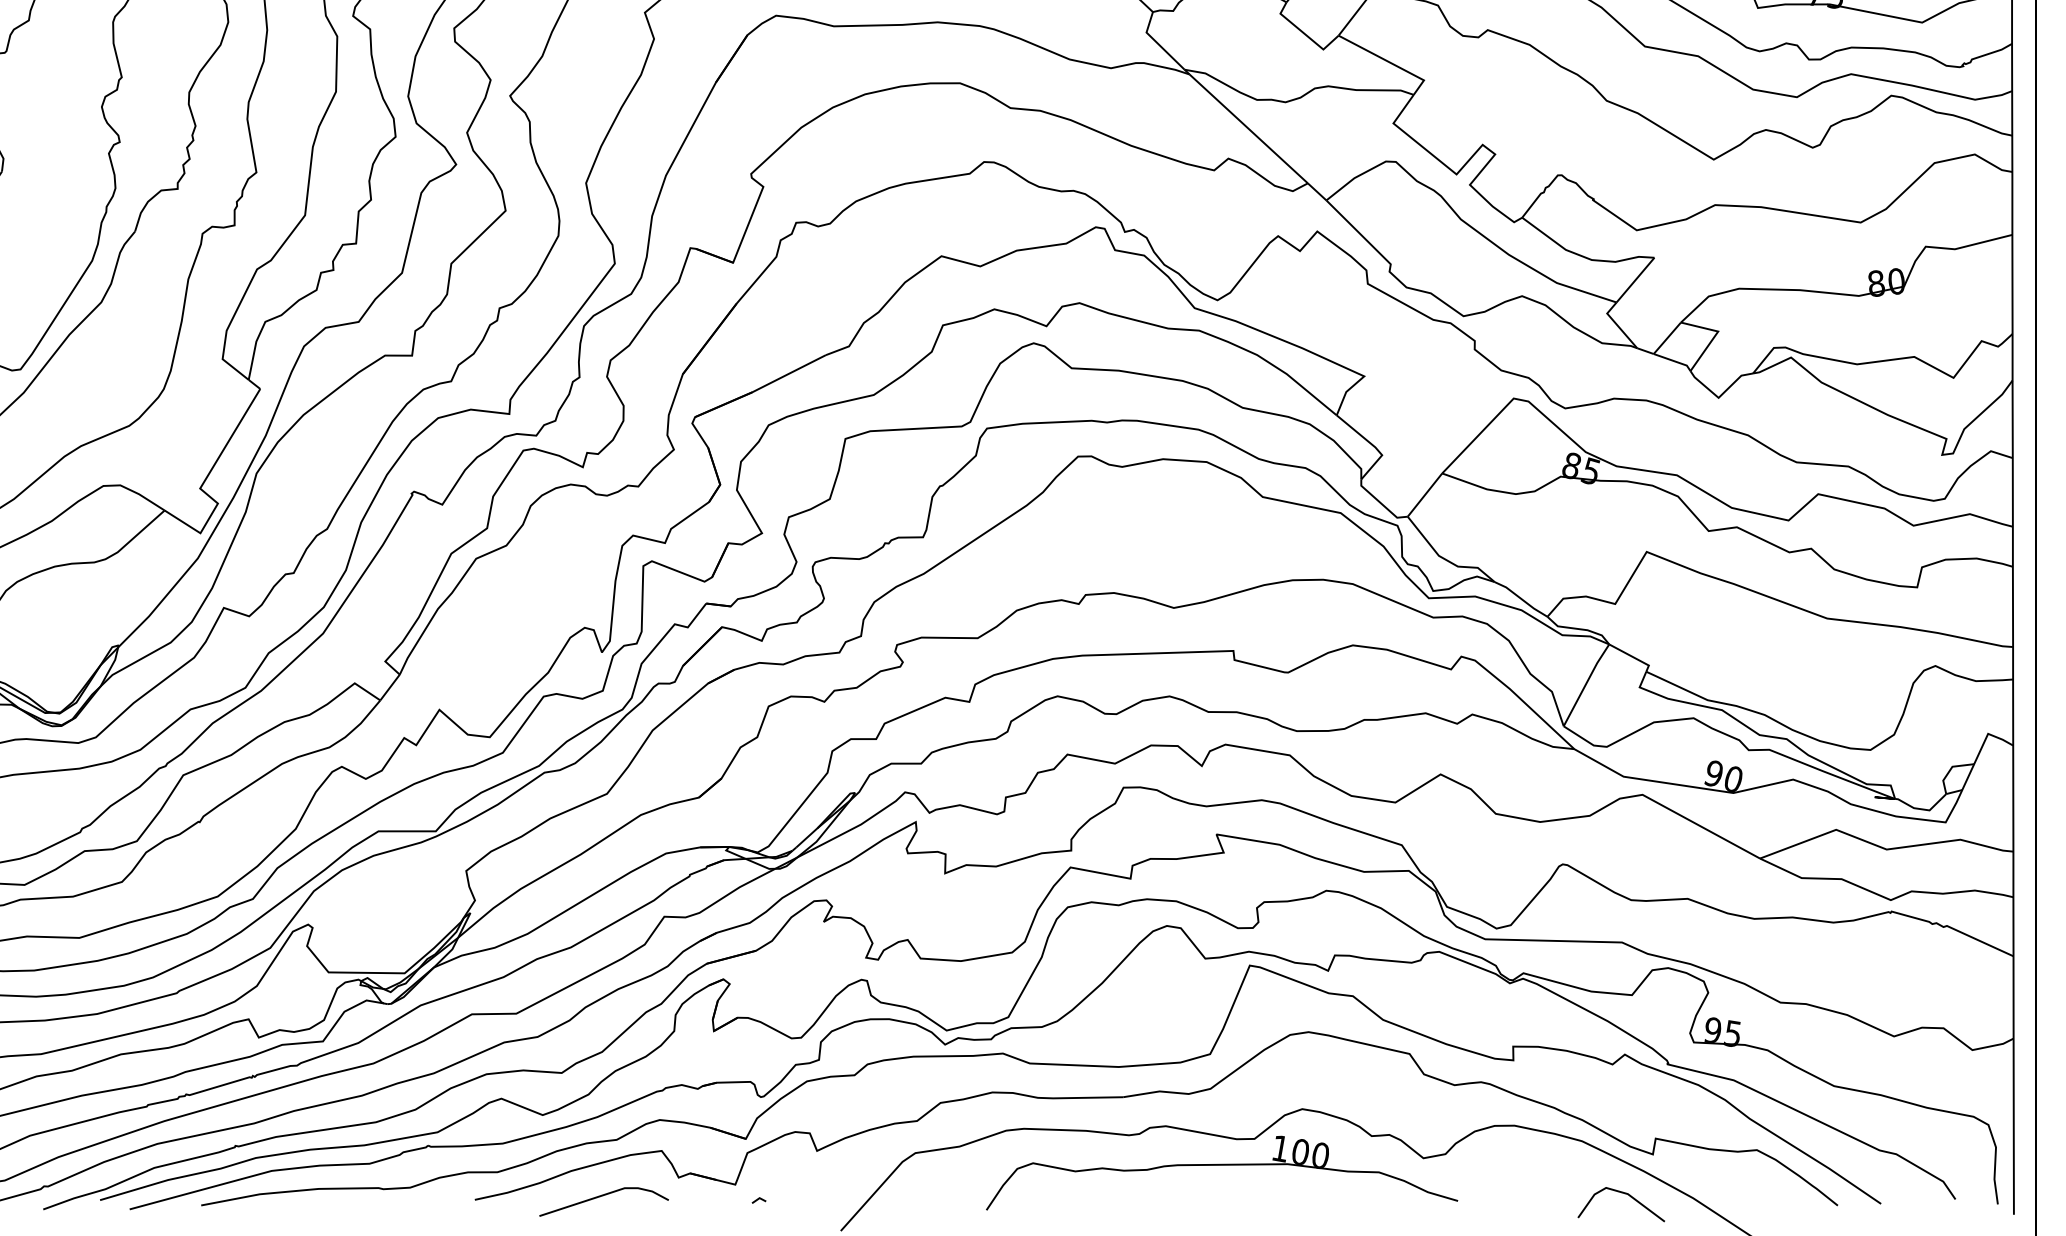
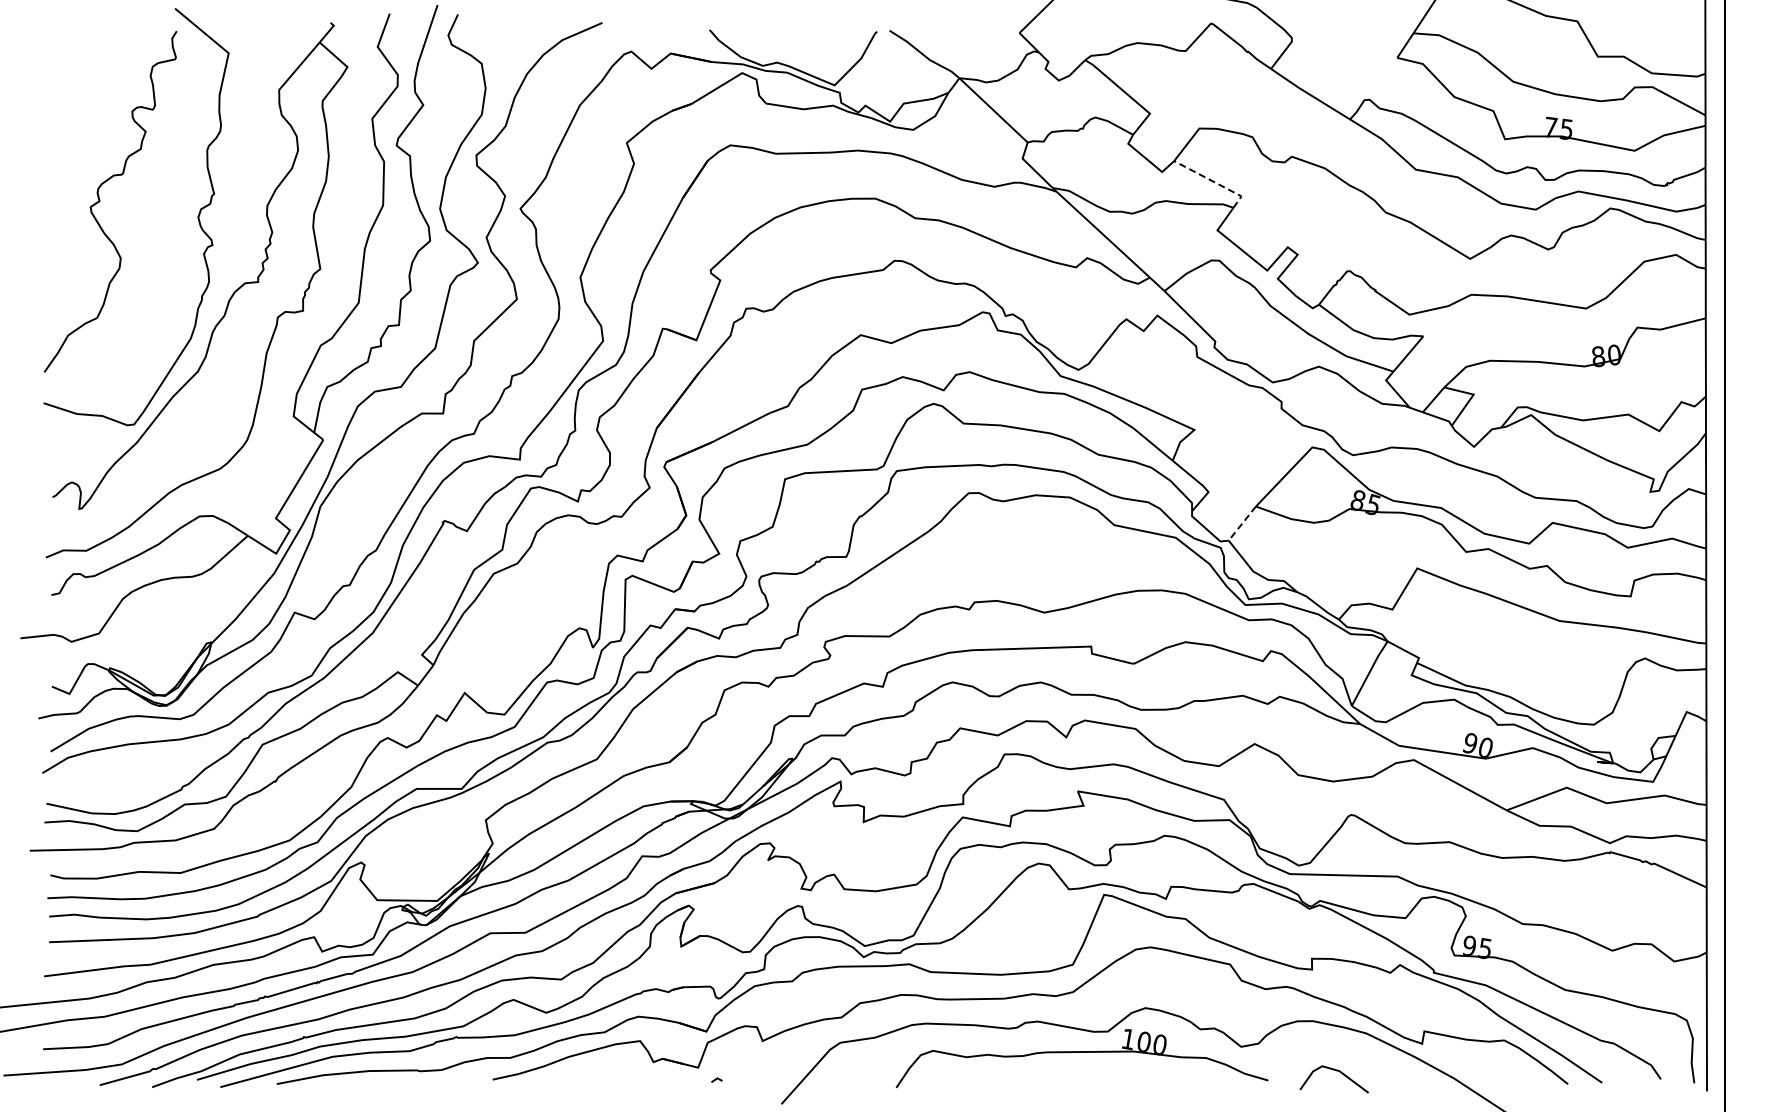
line: (1389, 62) -> (1214, 182), solid -> dashed
line: (1425, 494) -> (1242, 523), solid -> dashed
line: (1624, 1194) -> (1336, 1071), moved
curve: (602, 1197) -> (593, 1077), removed

